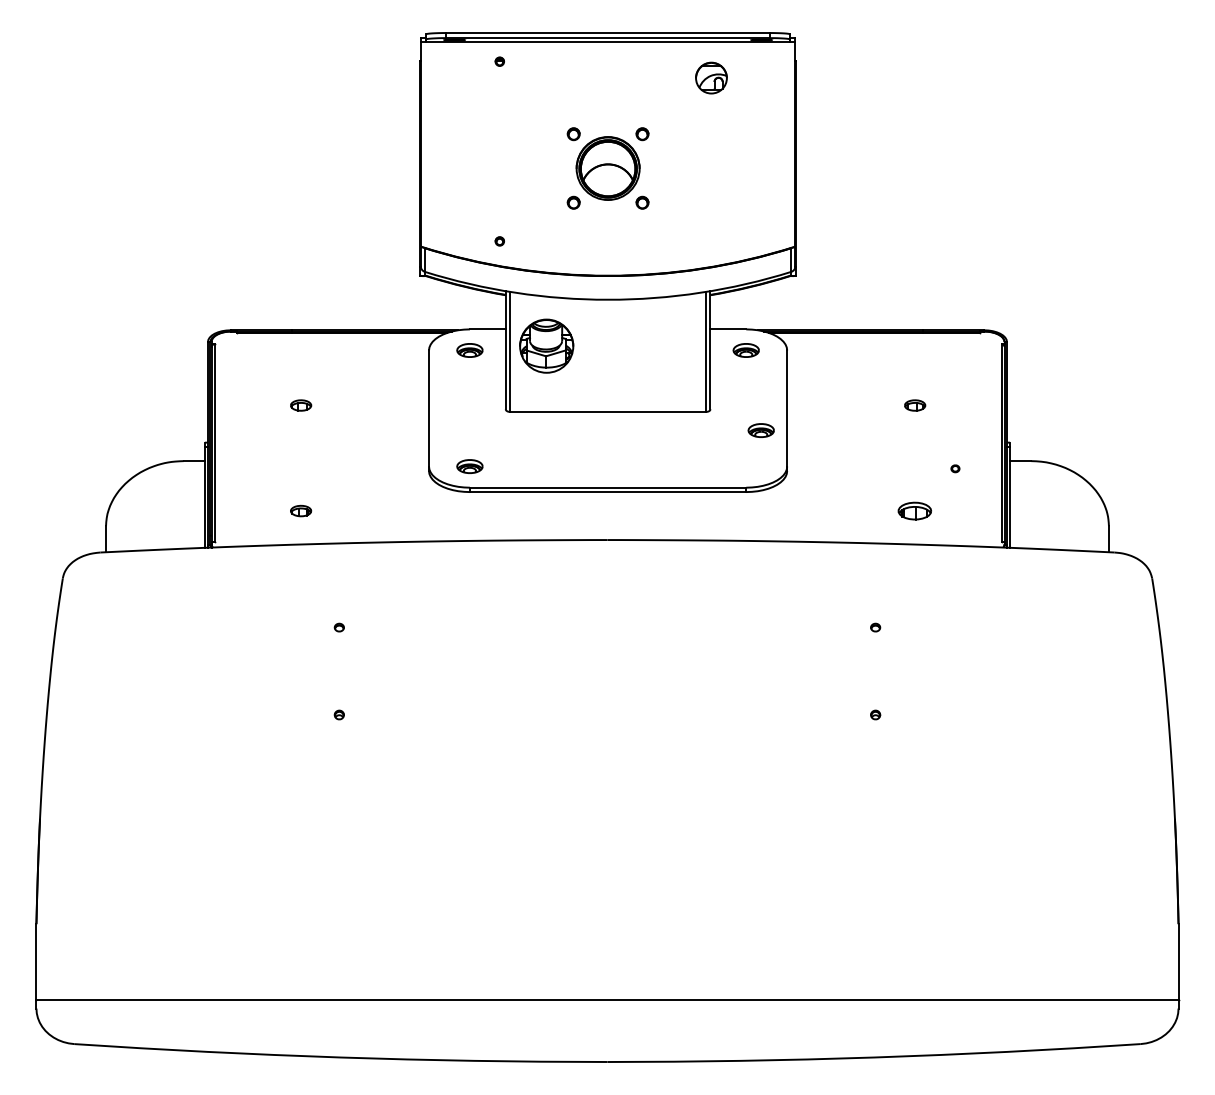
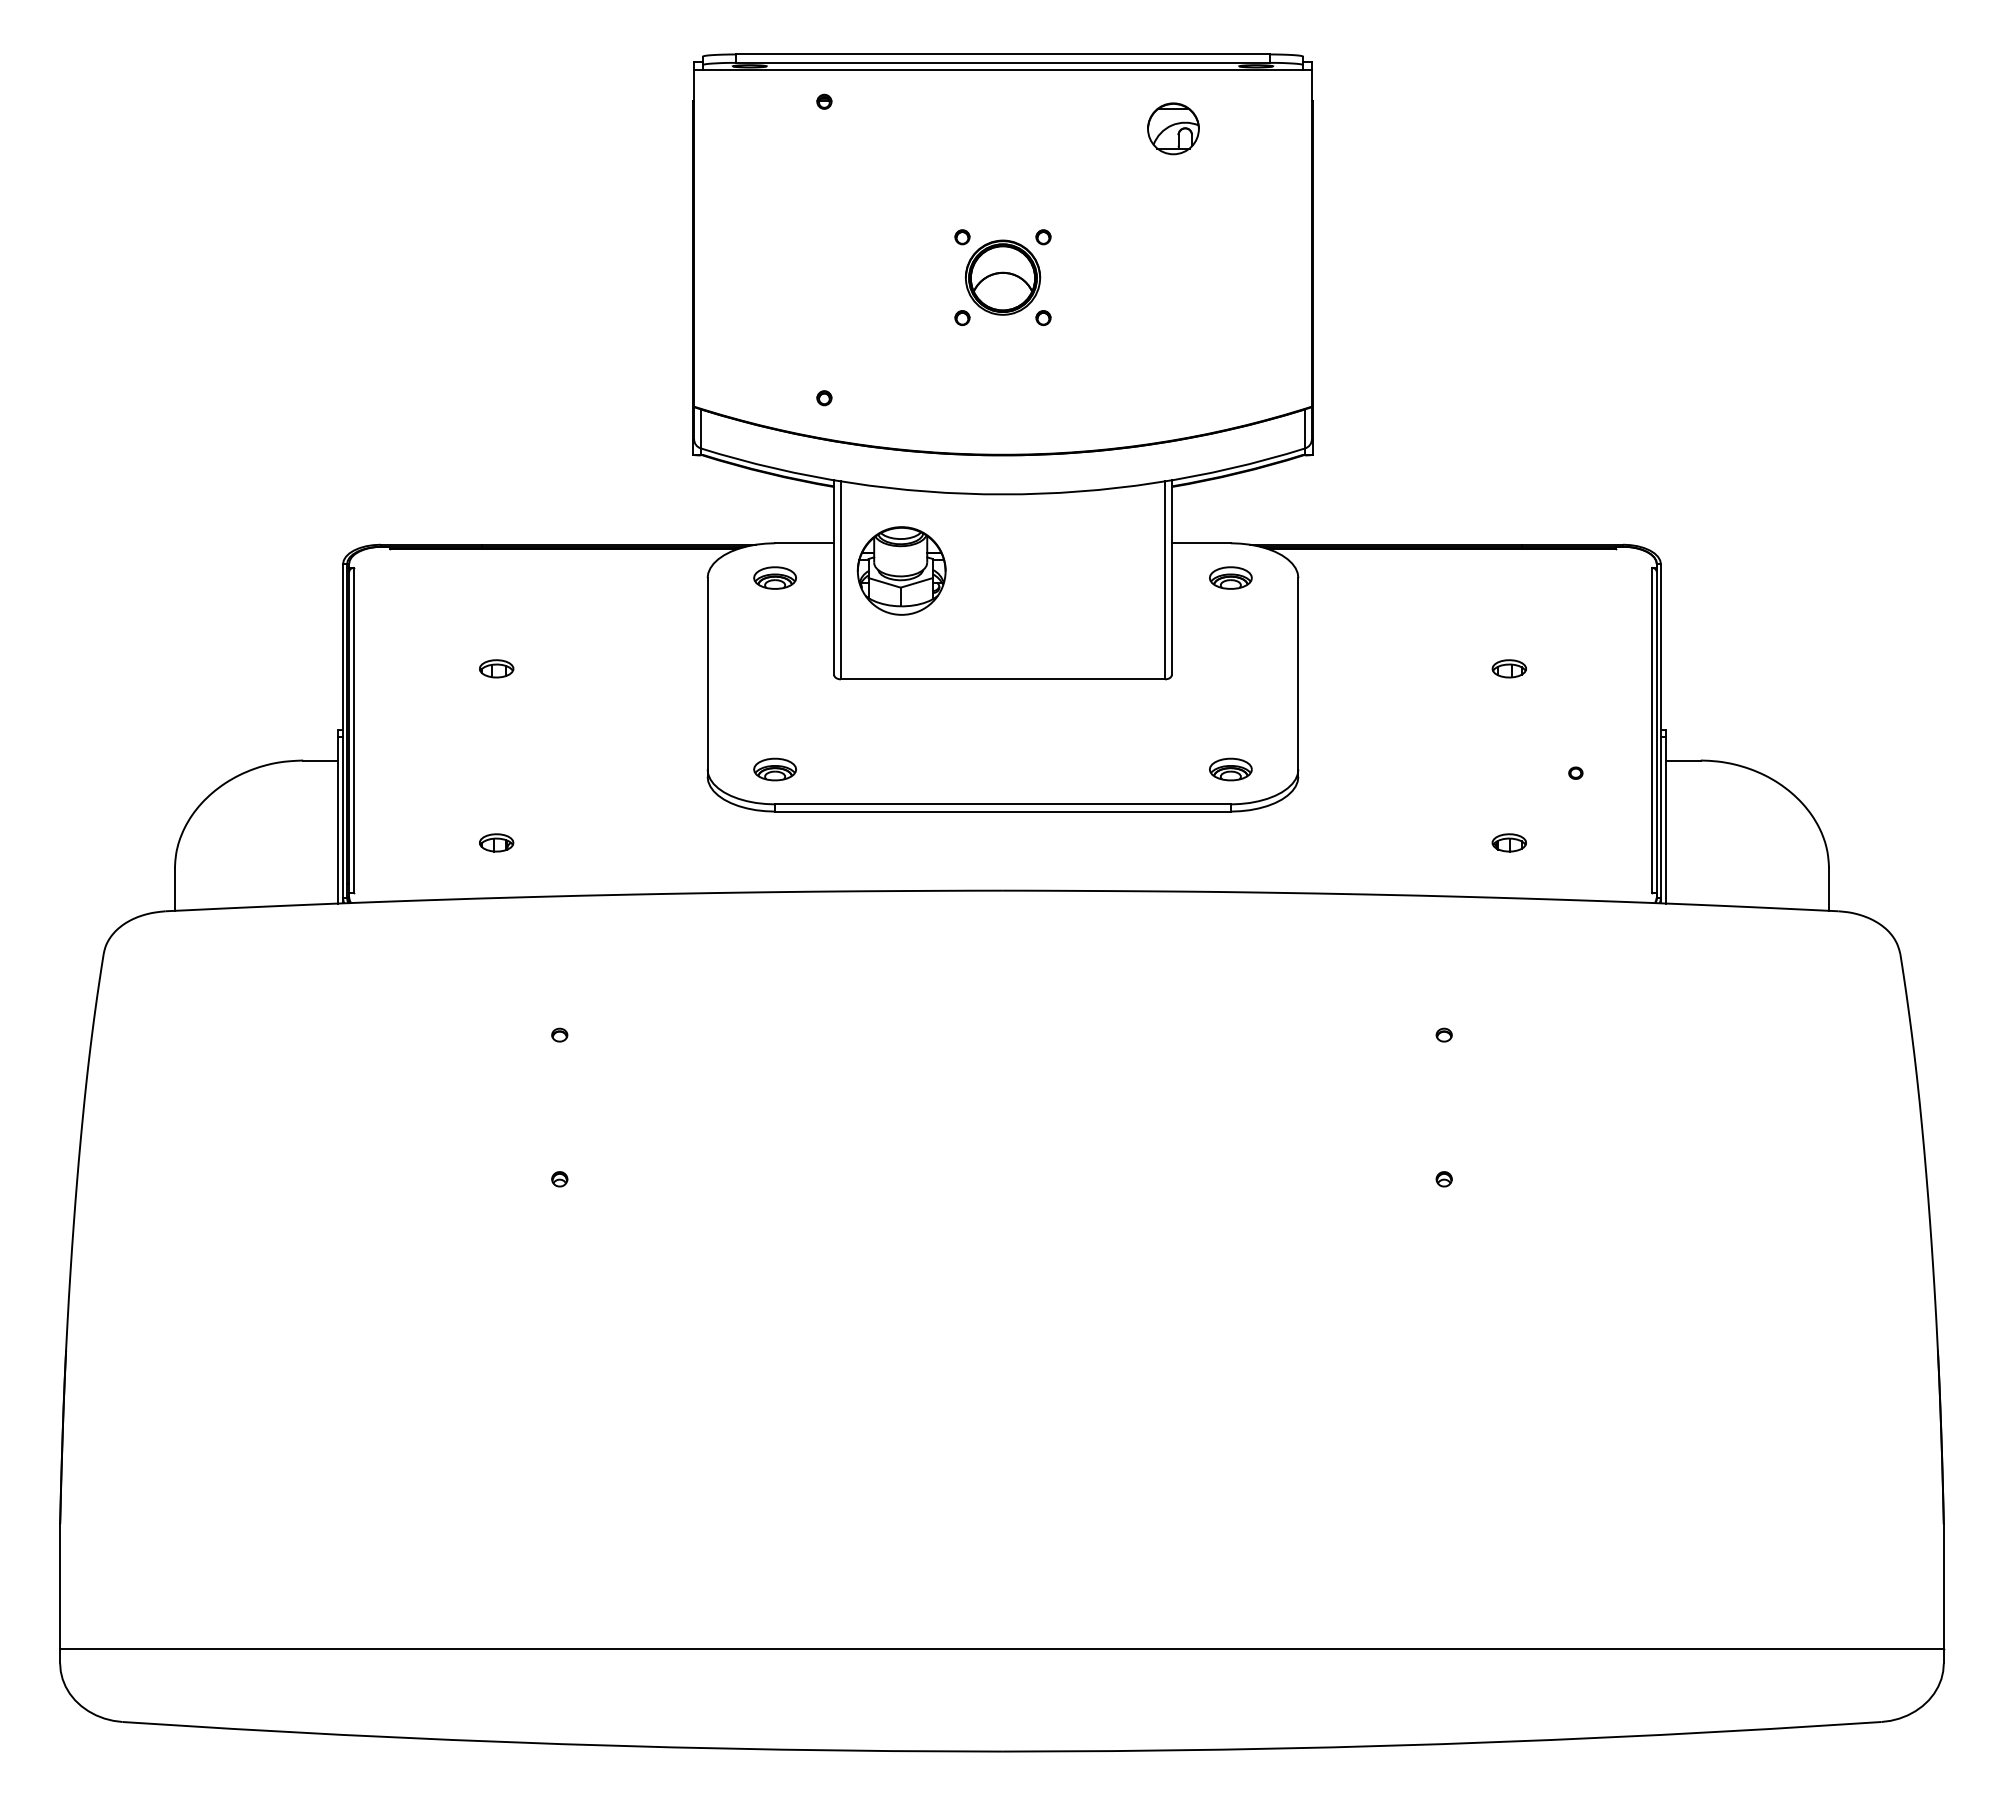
part: (607, 167) -> (1002, 276), size x0.71
part: (760, 430) -> (1229, 769), moved
part: (915, 510) -> (1509, 841), size x0.62

